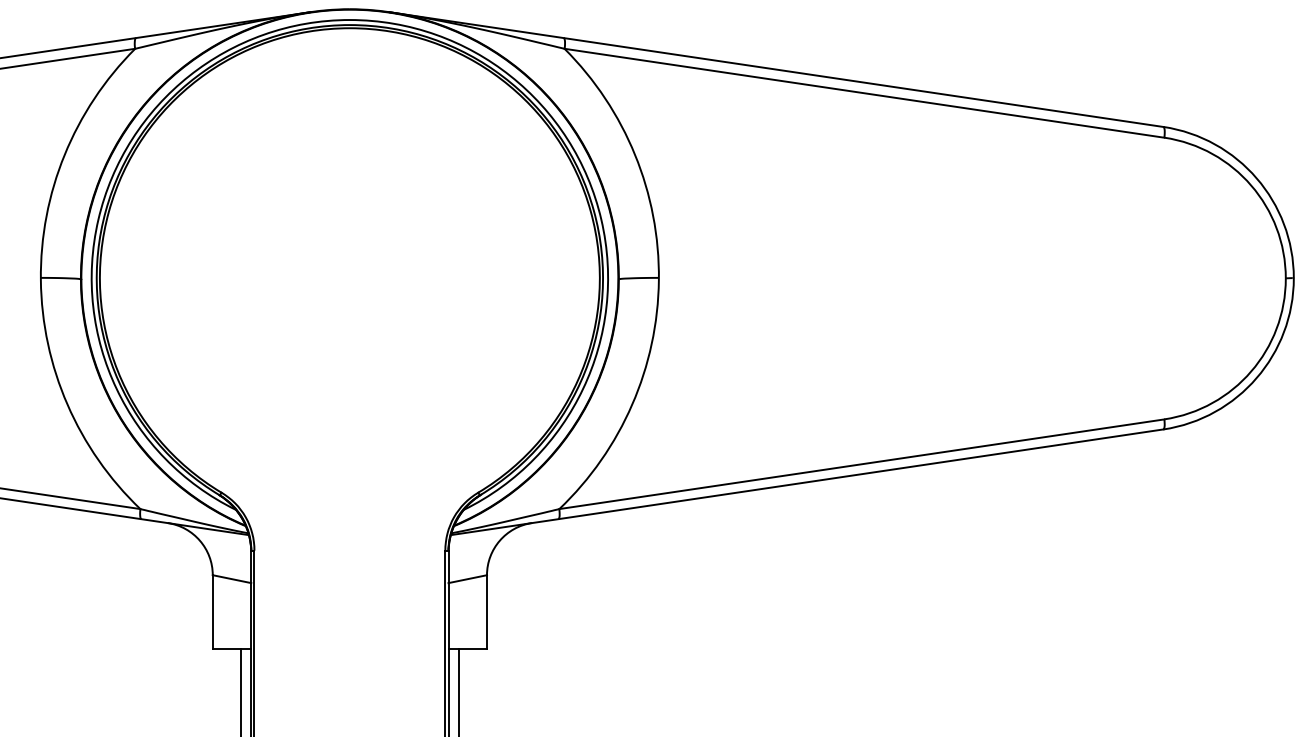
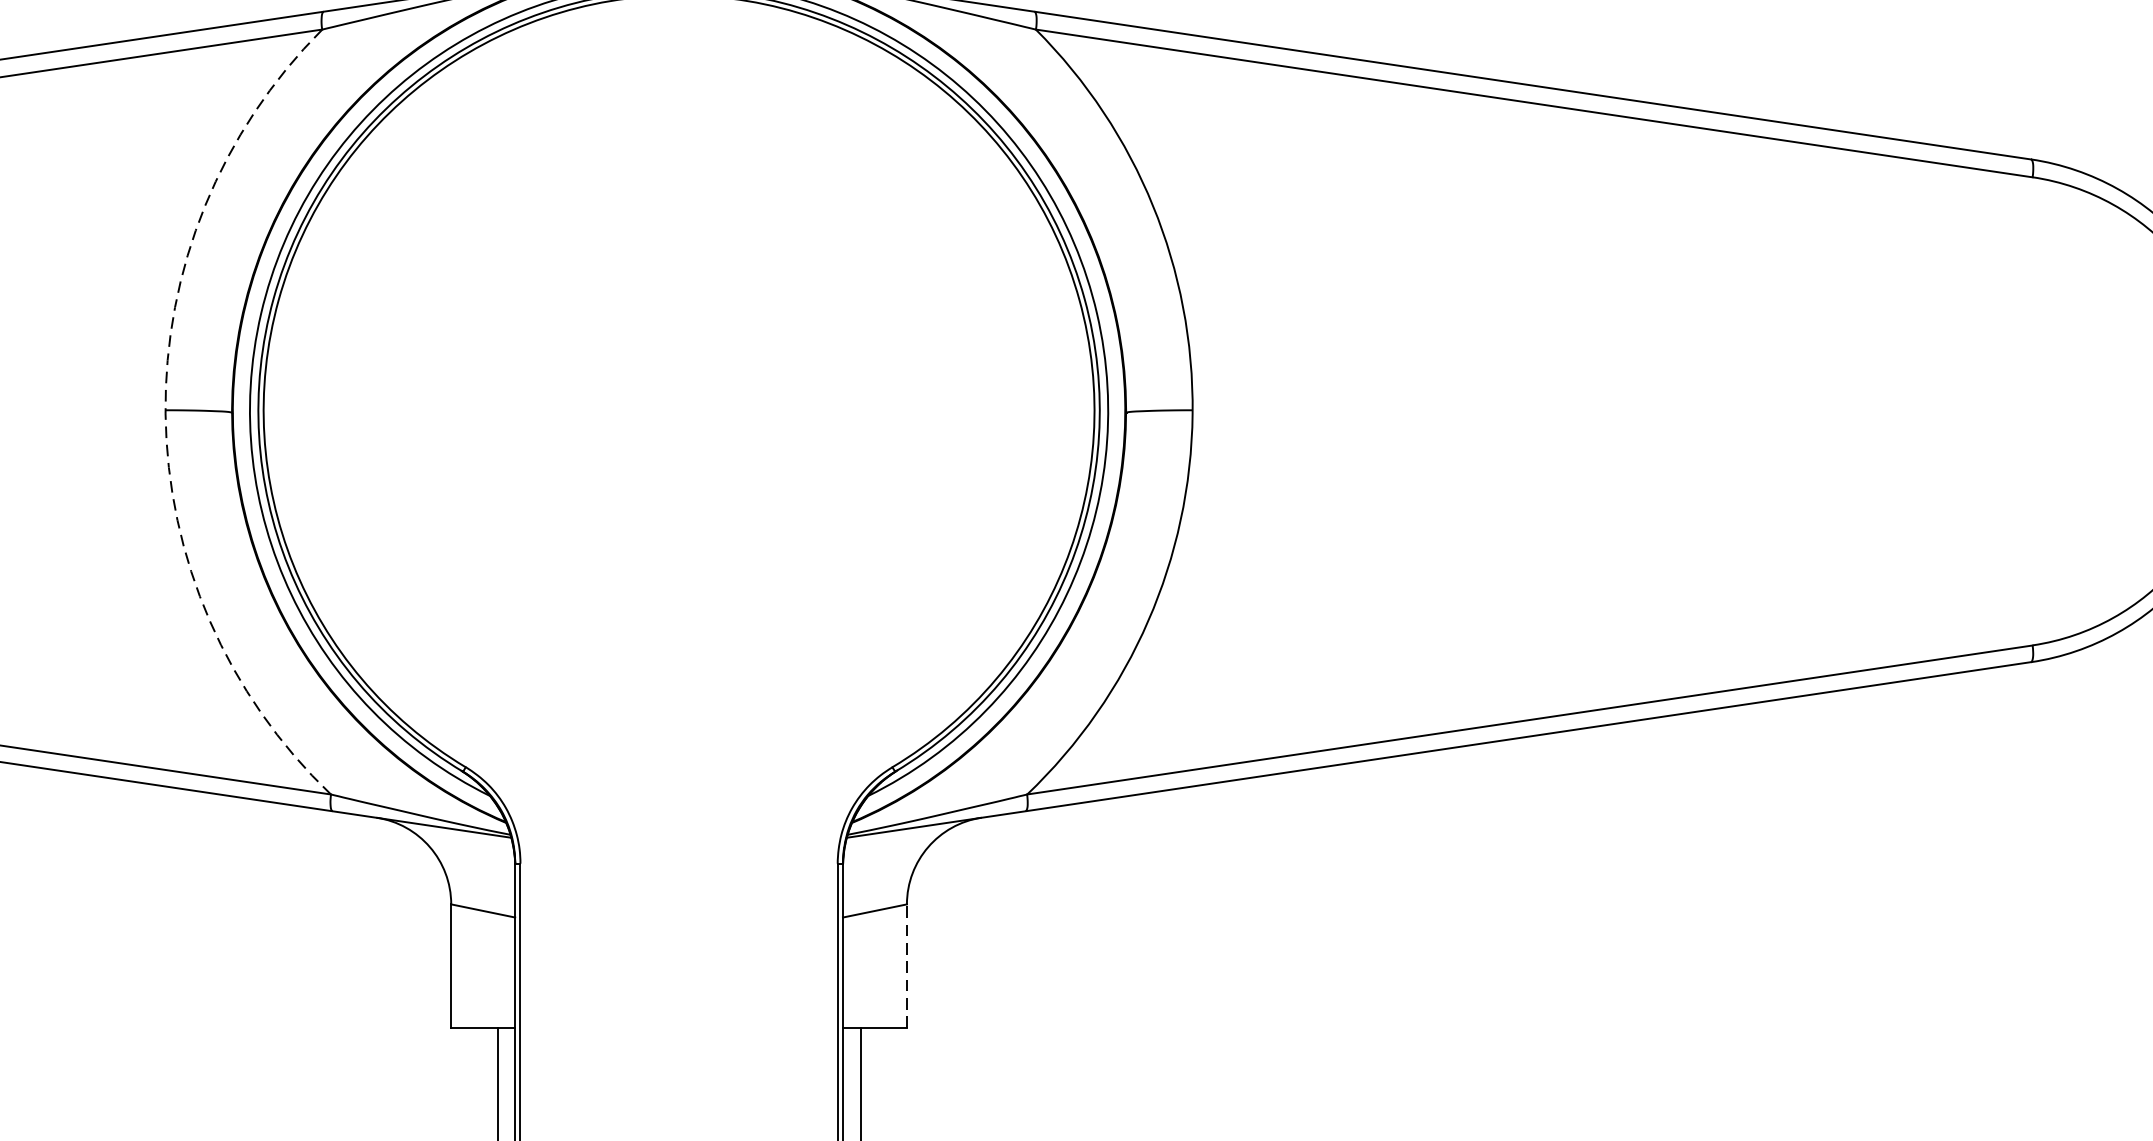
arc: (40, 280) -> (164, 414), solid -> dashed
line: (487, 611) -> (907, 964), solid -> dashed

